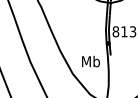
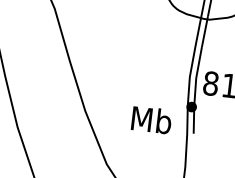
text: (90, 61) -> (150, 119), moved

